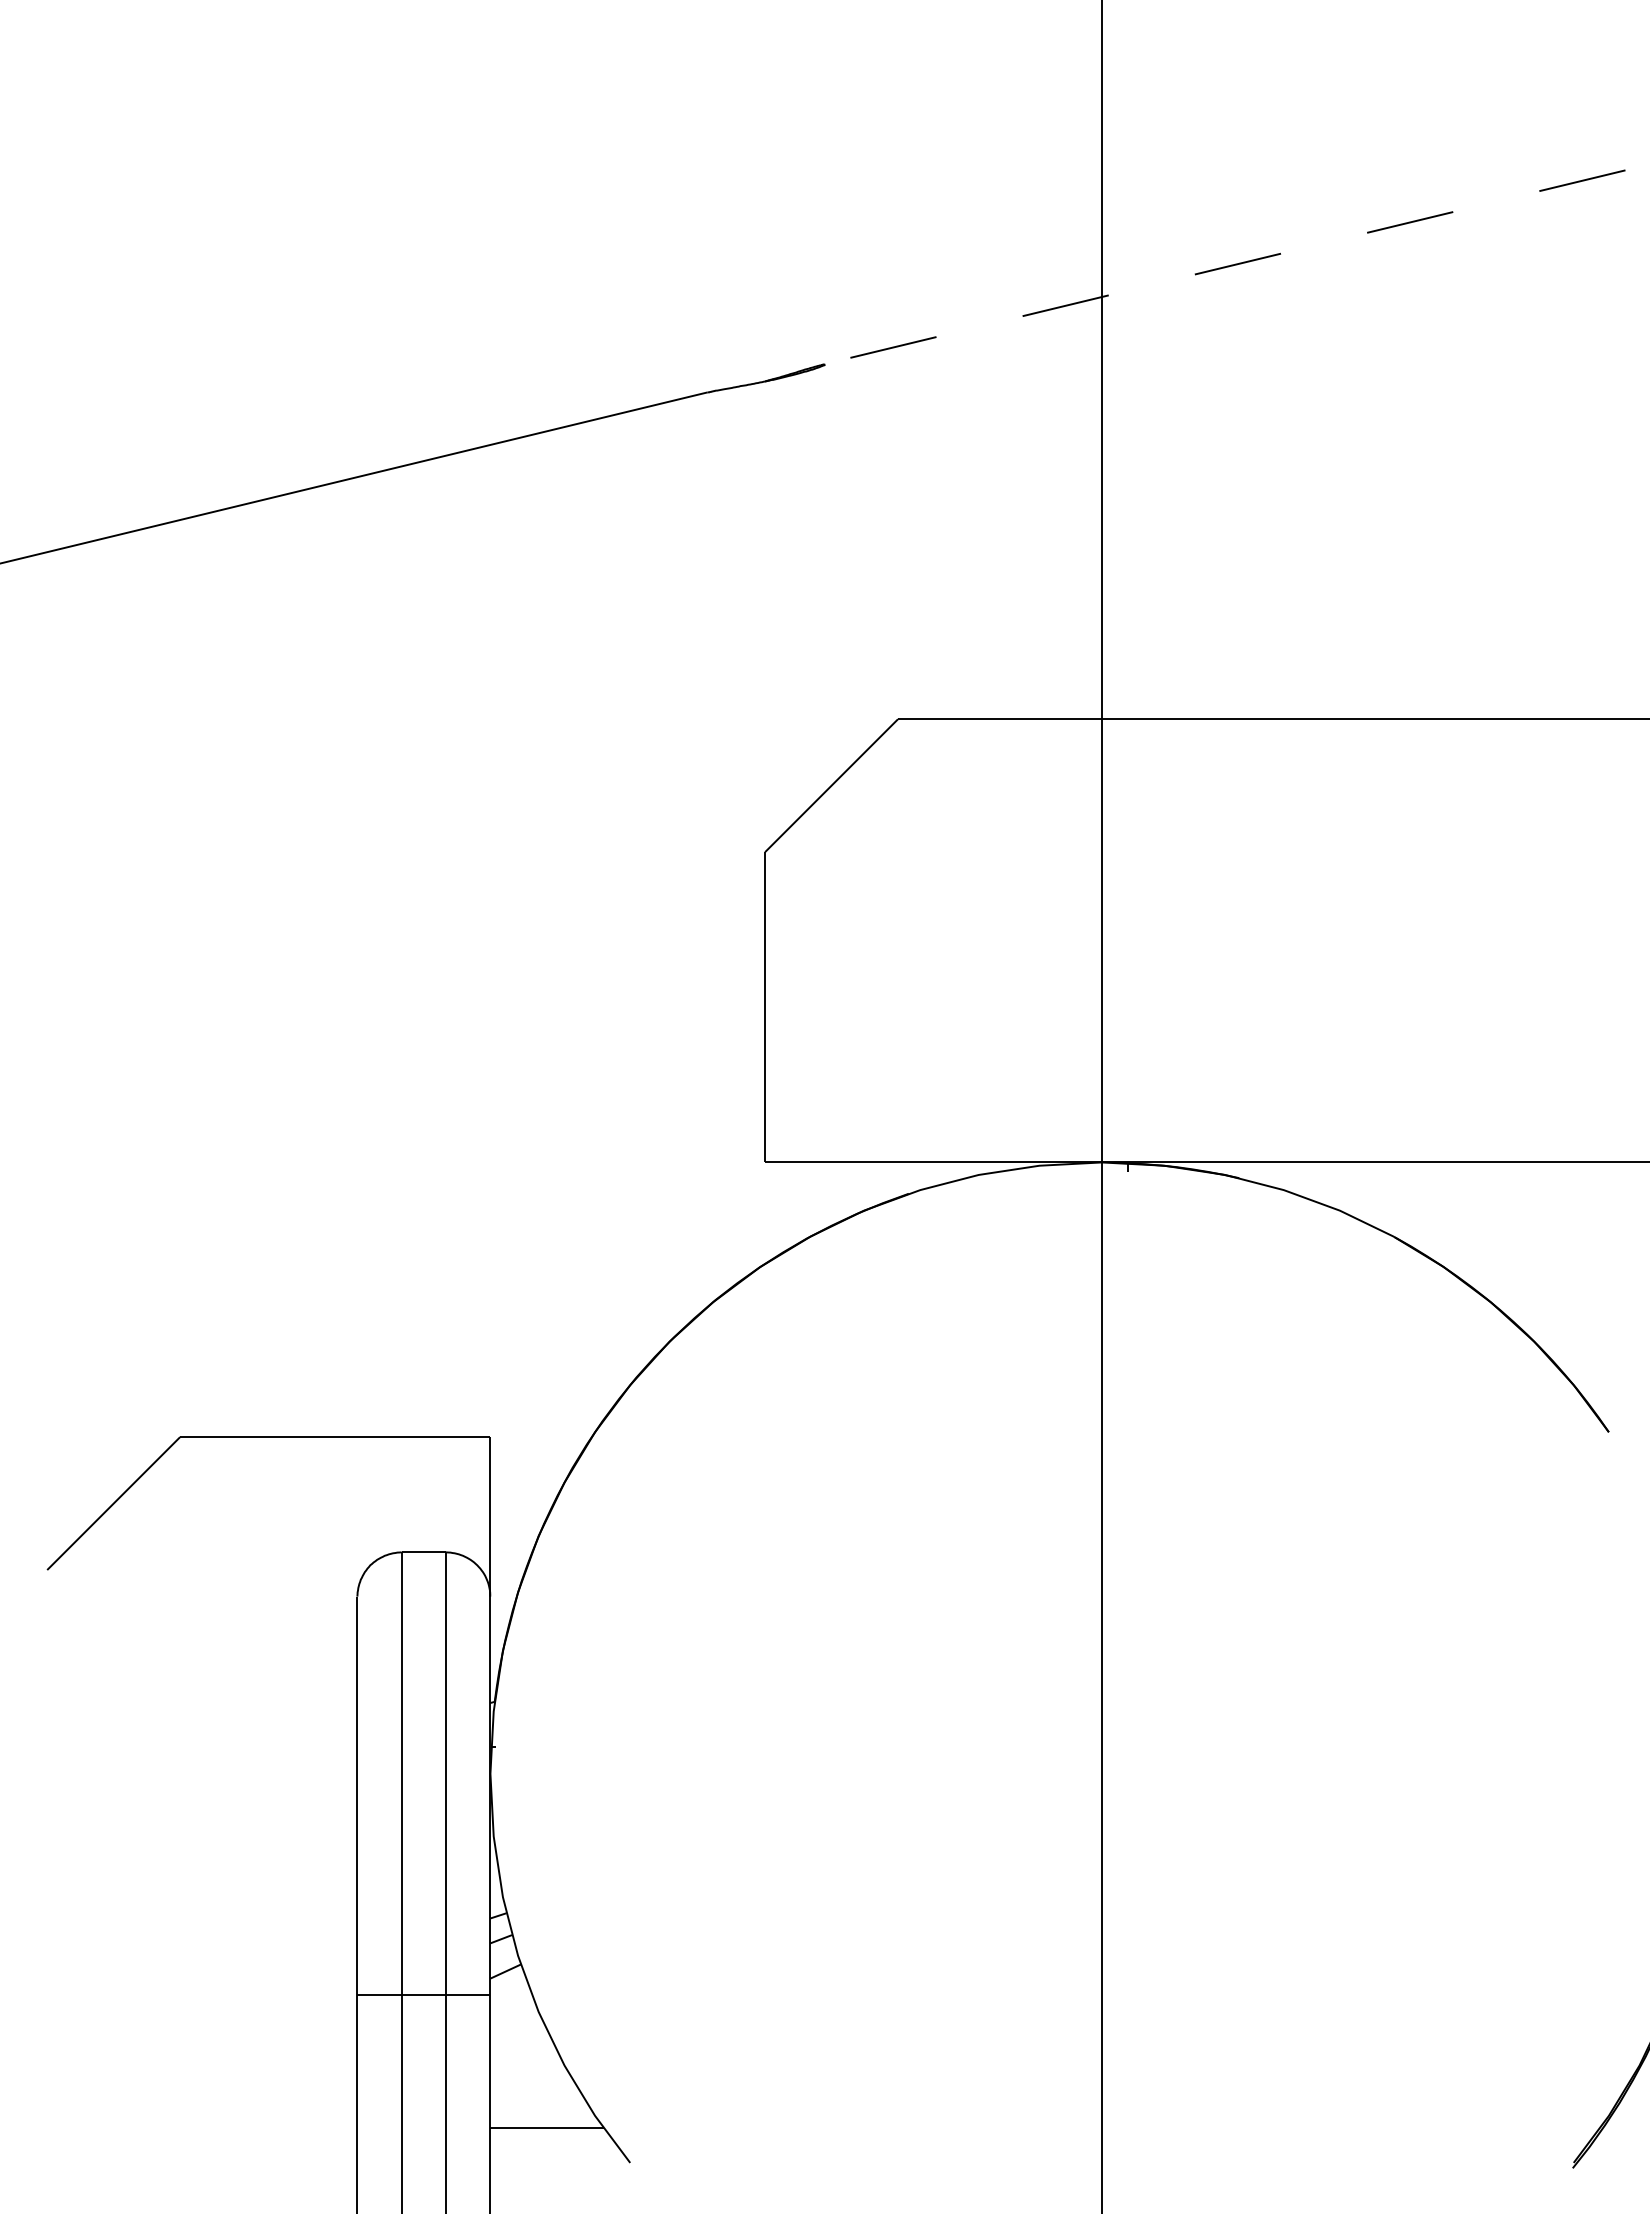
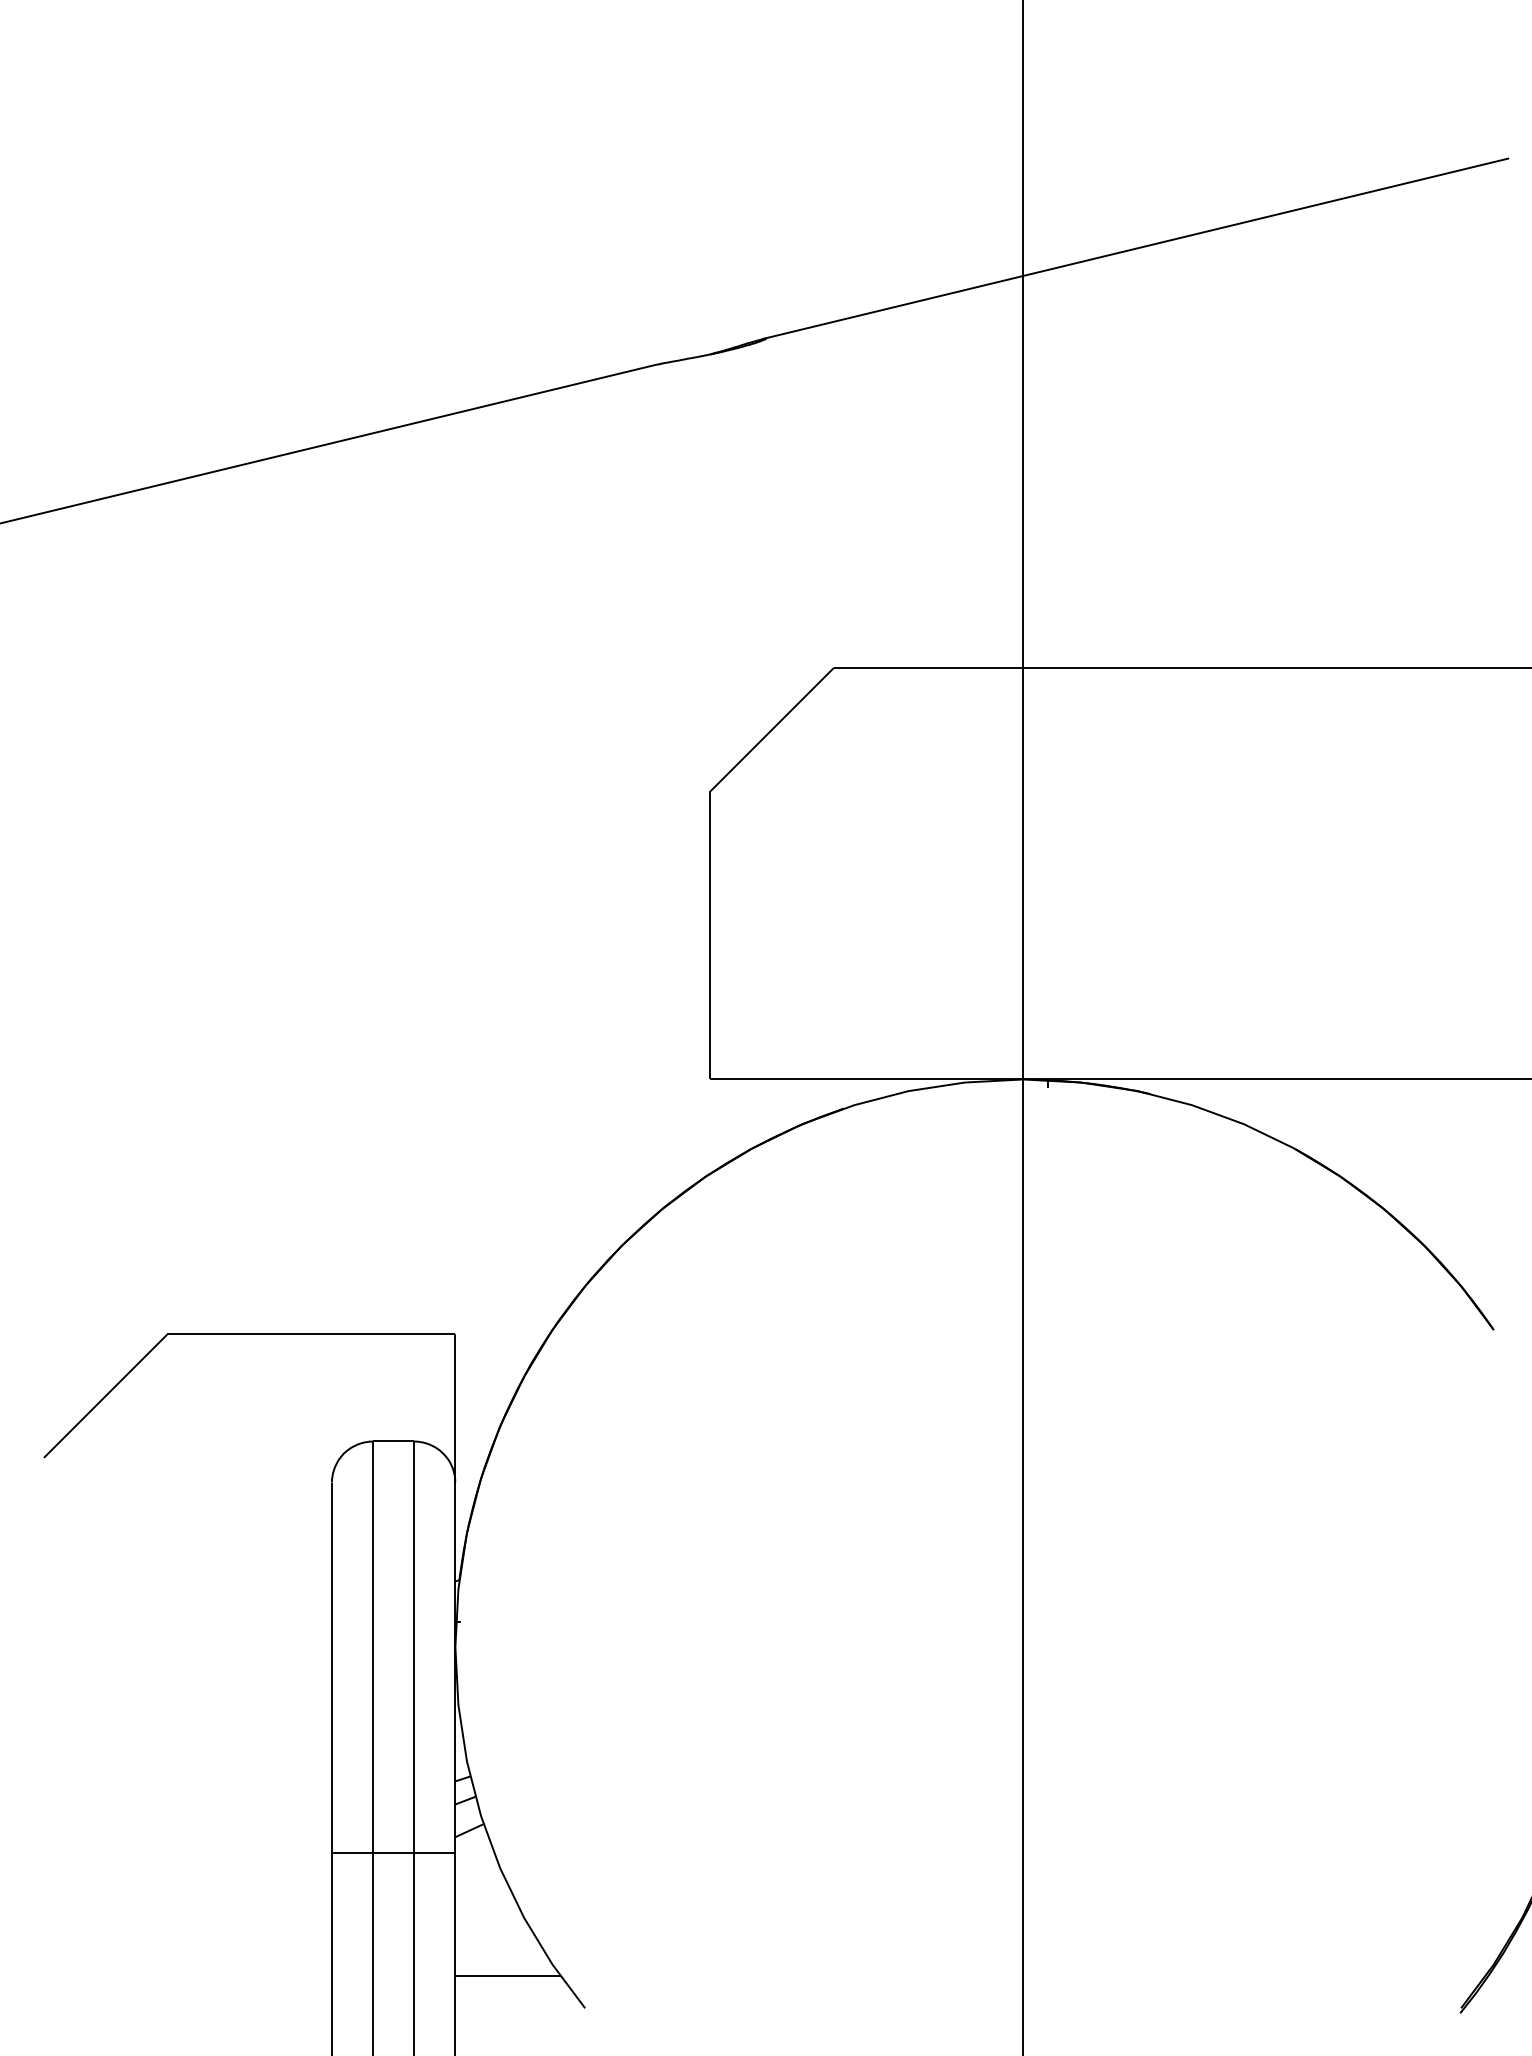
line: (1223, 267) -> (1135, 248), dashed -> solid

